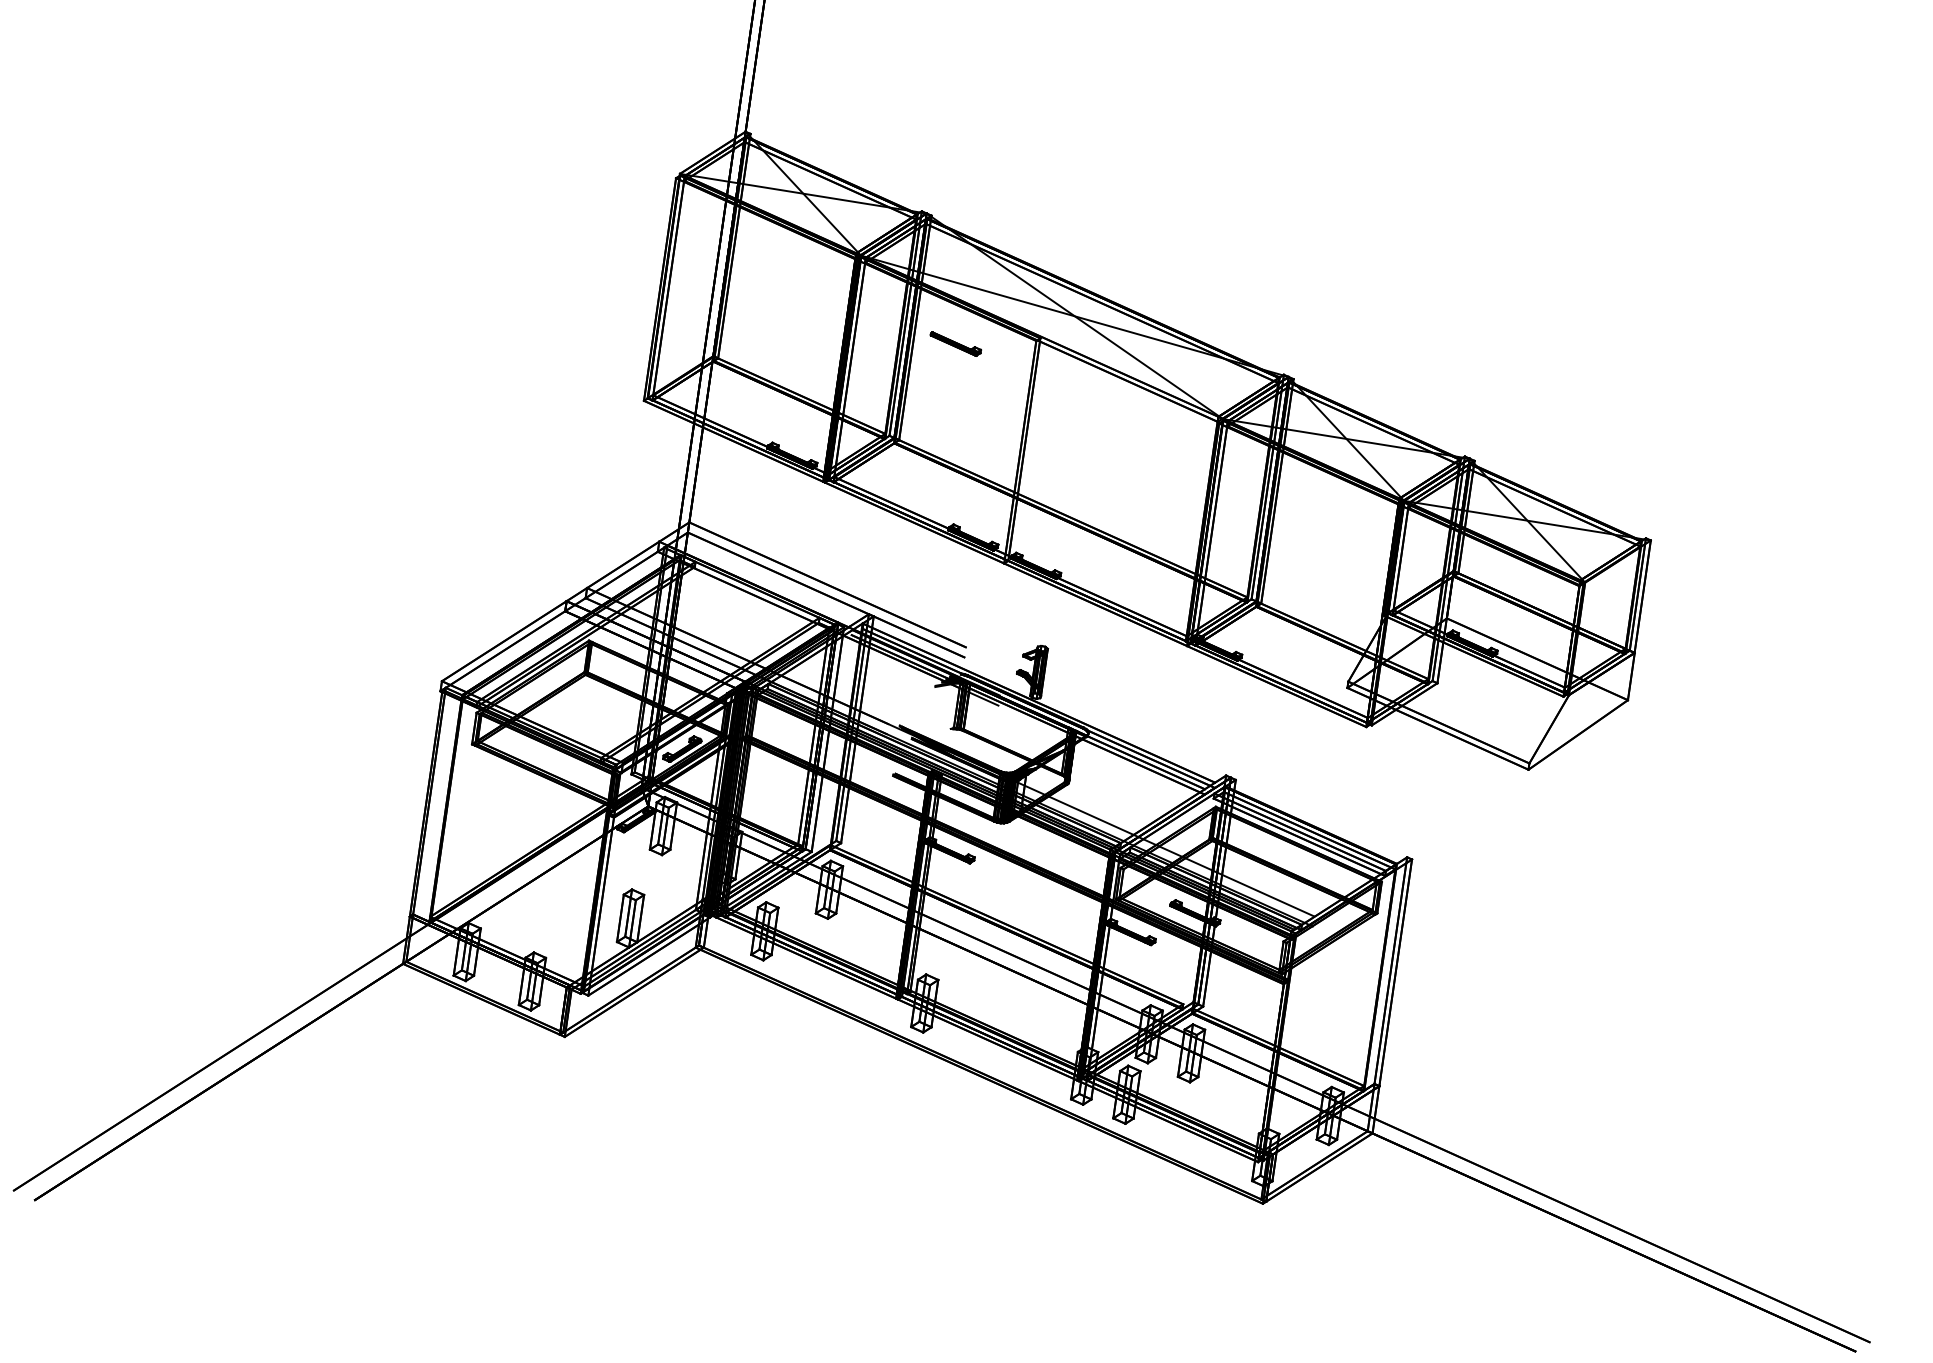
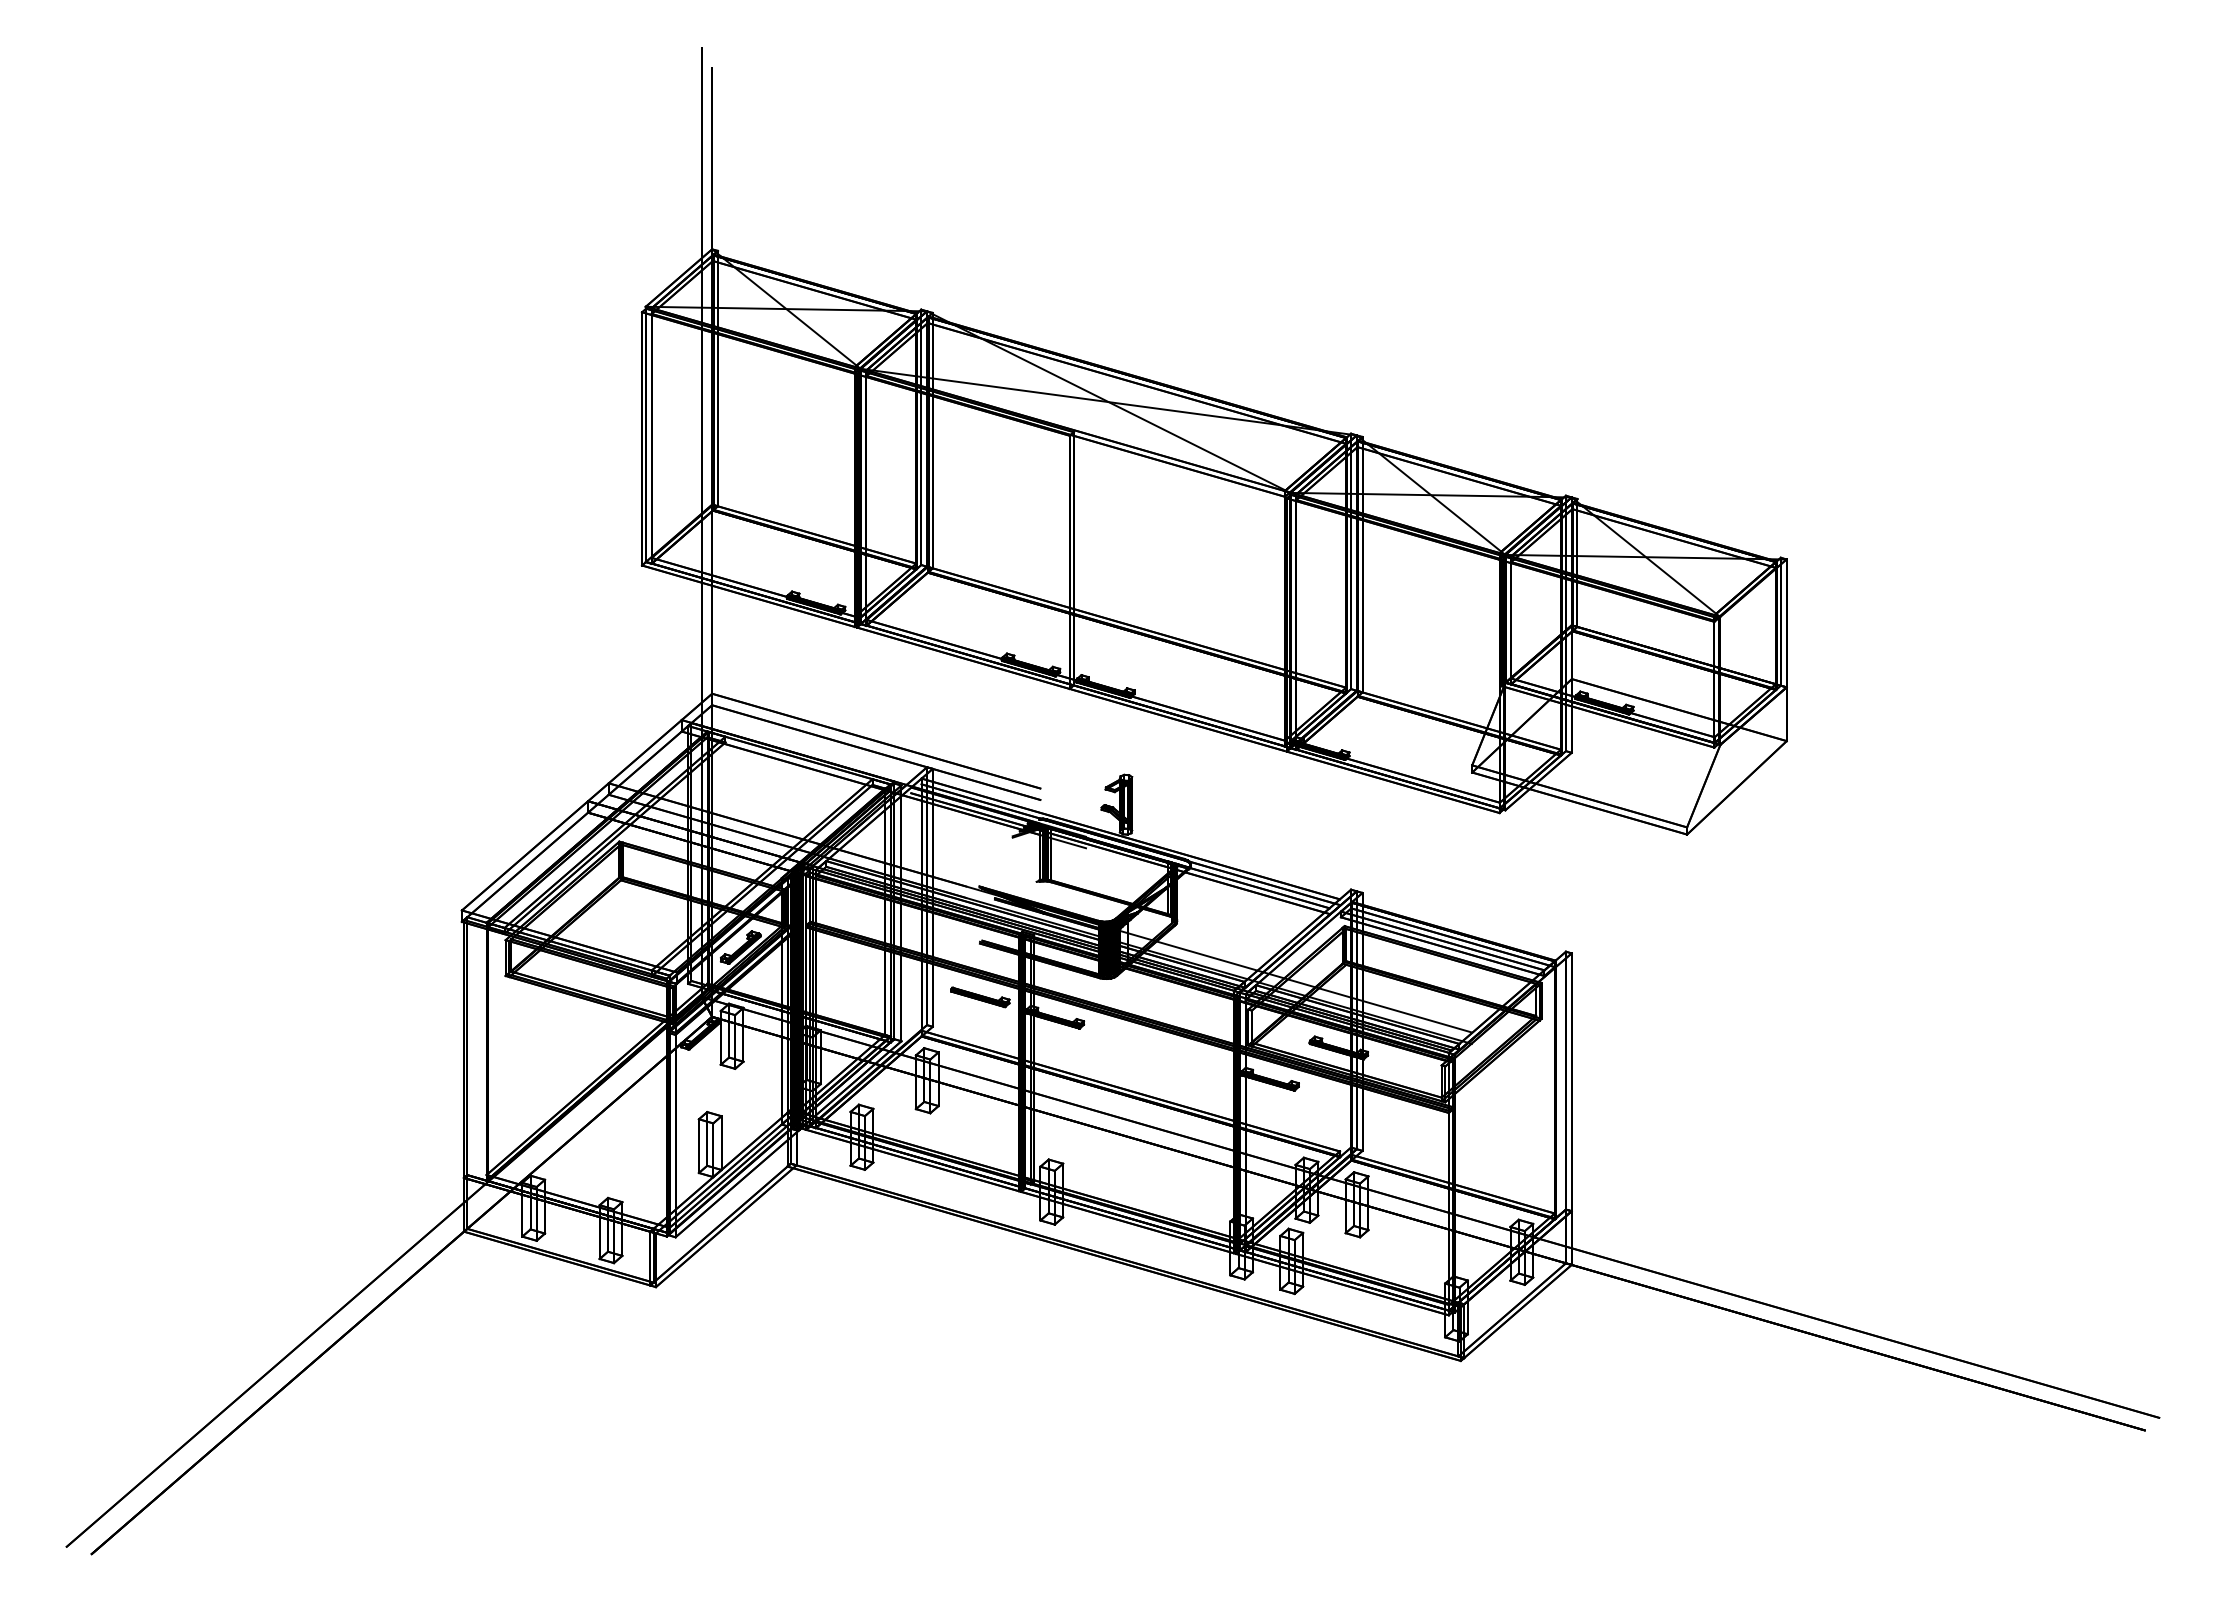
part: (955, 344) -> (980, 997), moved

